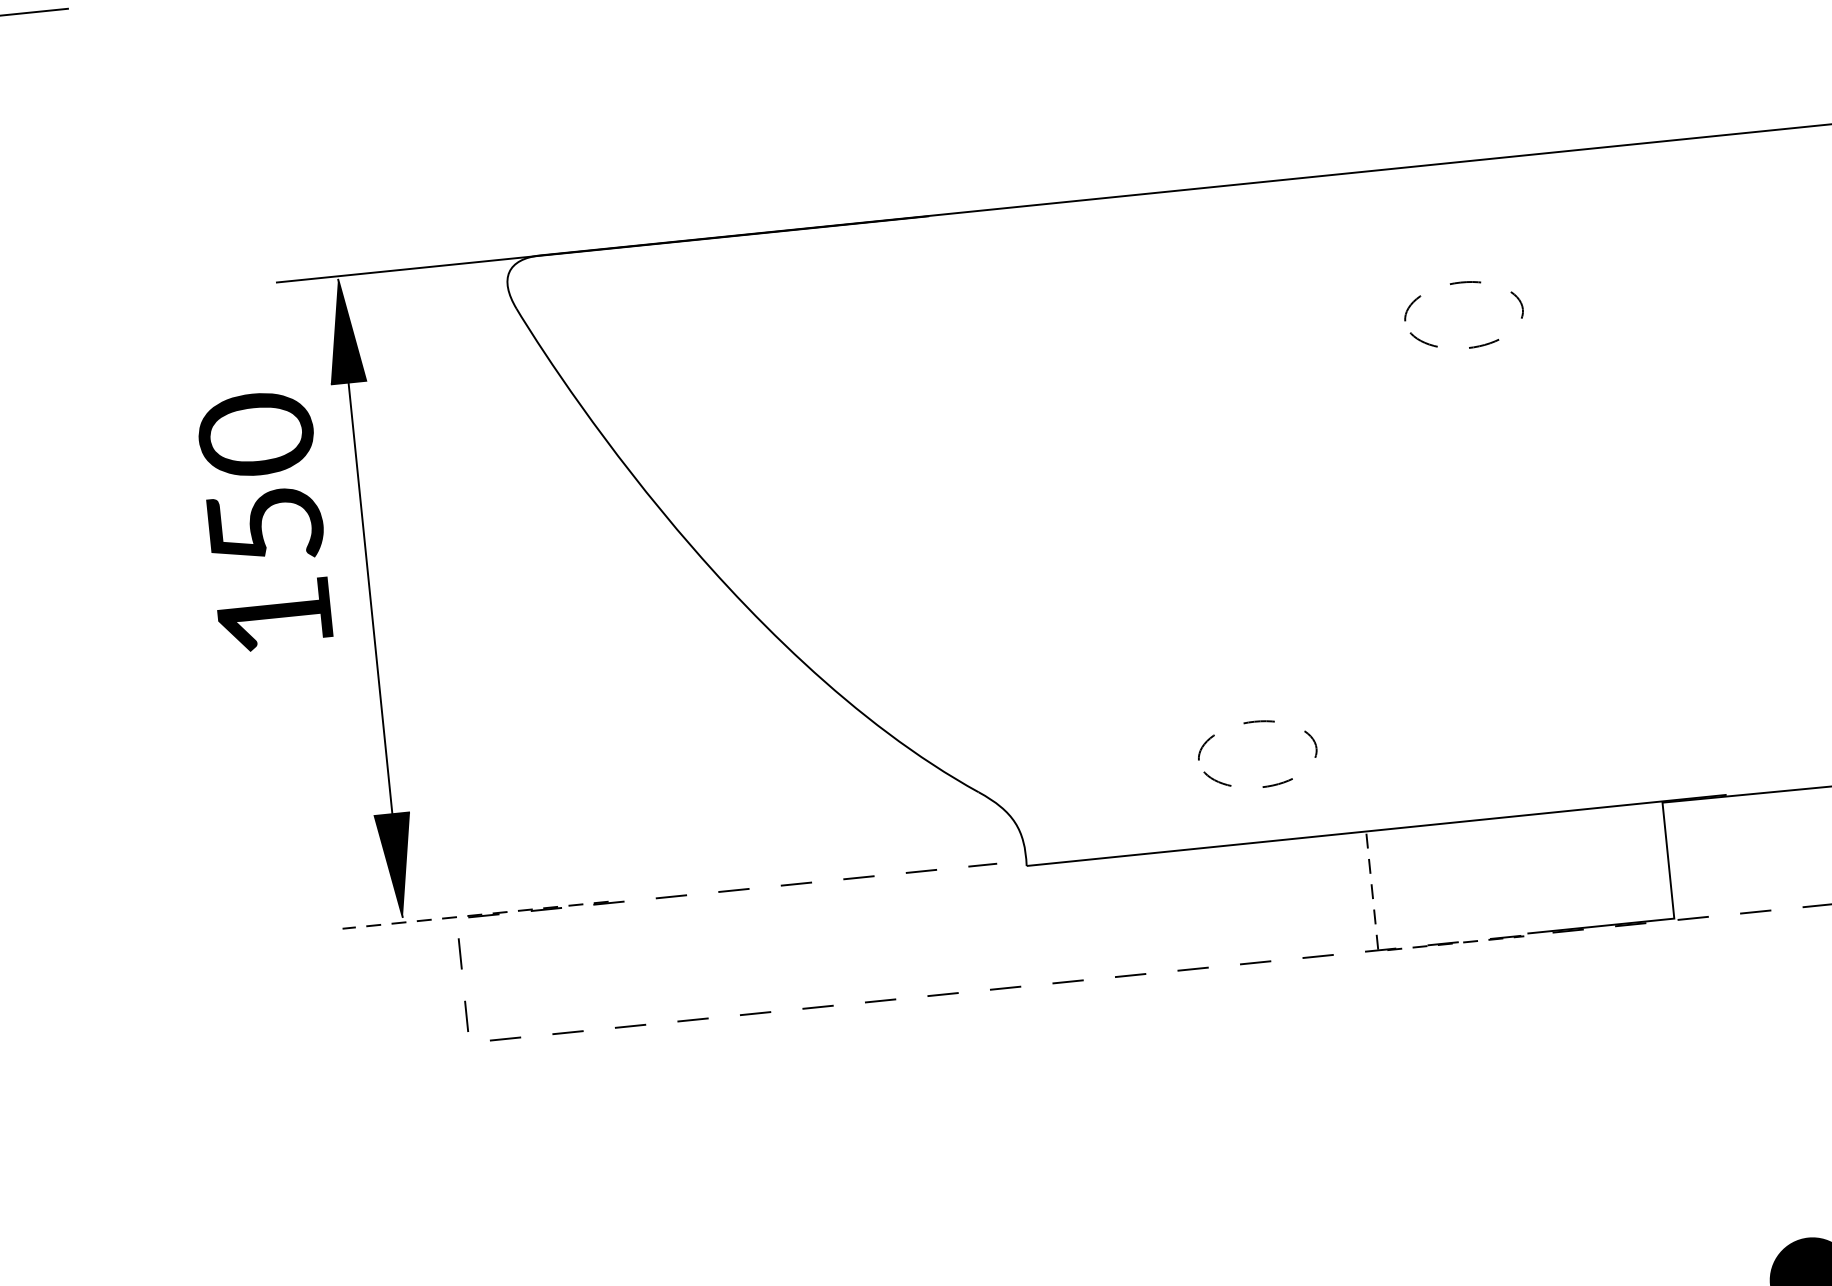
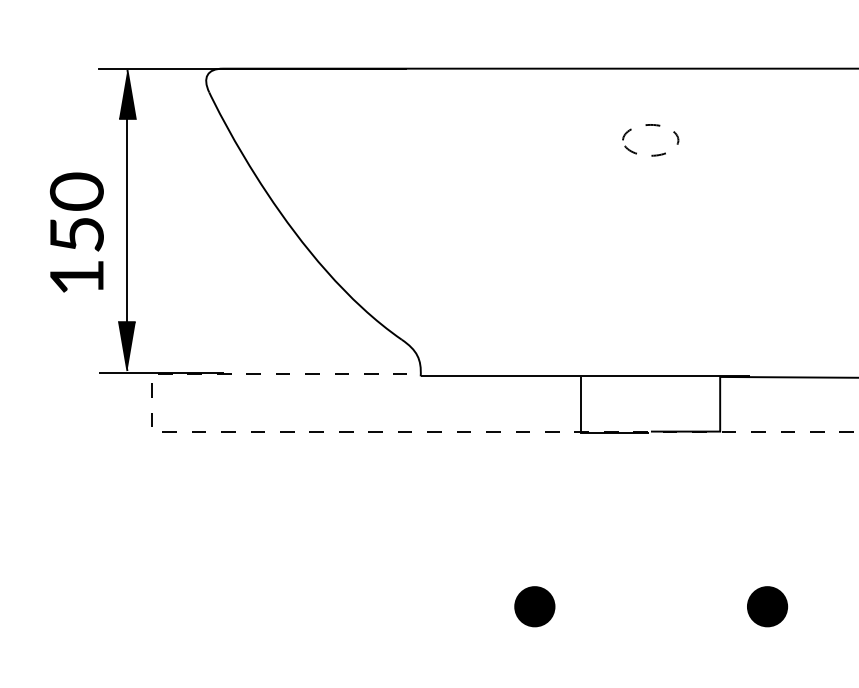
text: (264, 521) -> (76, 232), moved
part: (1264, 784) -> (535, 349), removed
line: (475, 915) -> (161, 373), dashed -> solid
line: (1390, 949) -> (586, 432), dashed -> solid

